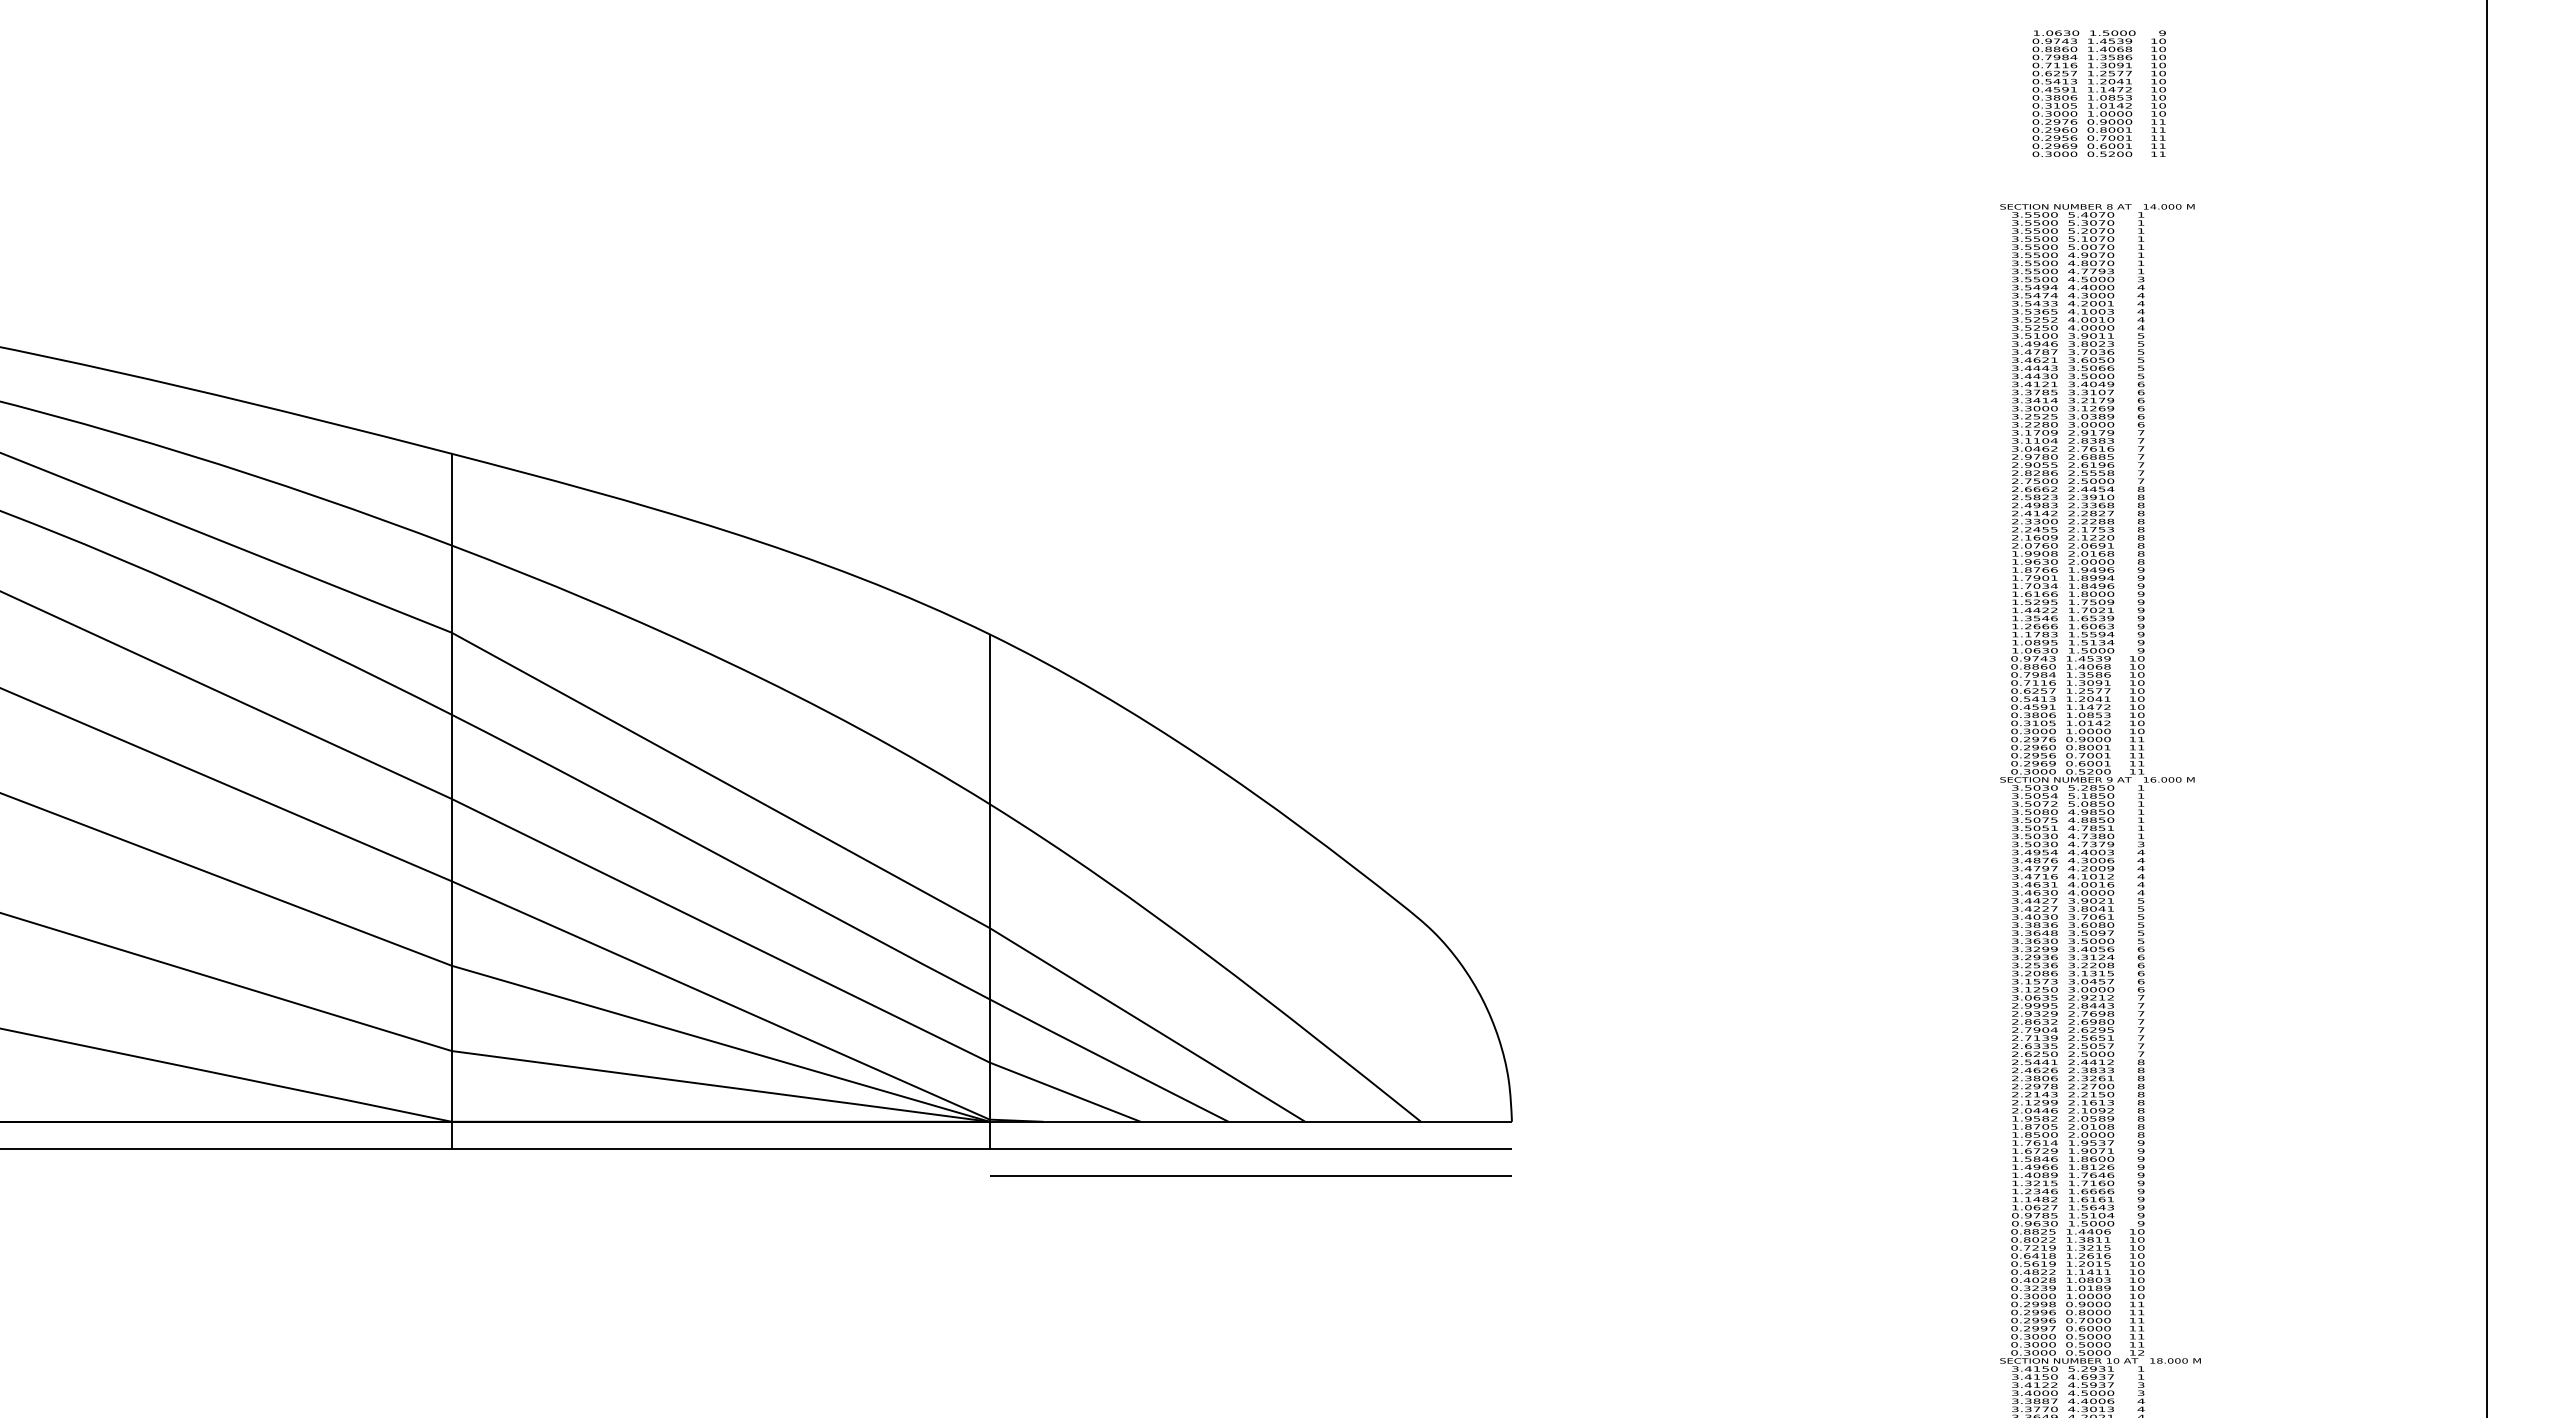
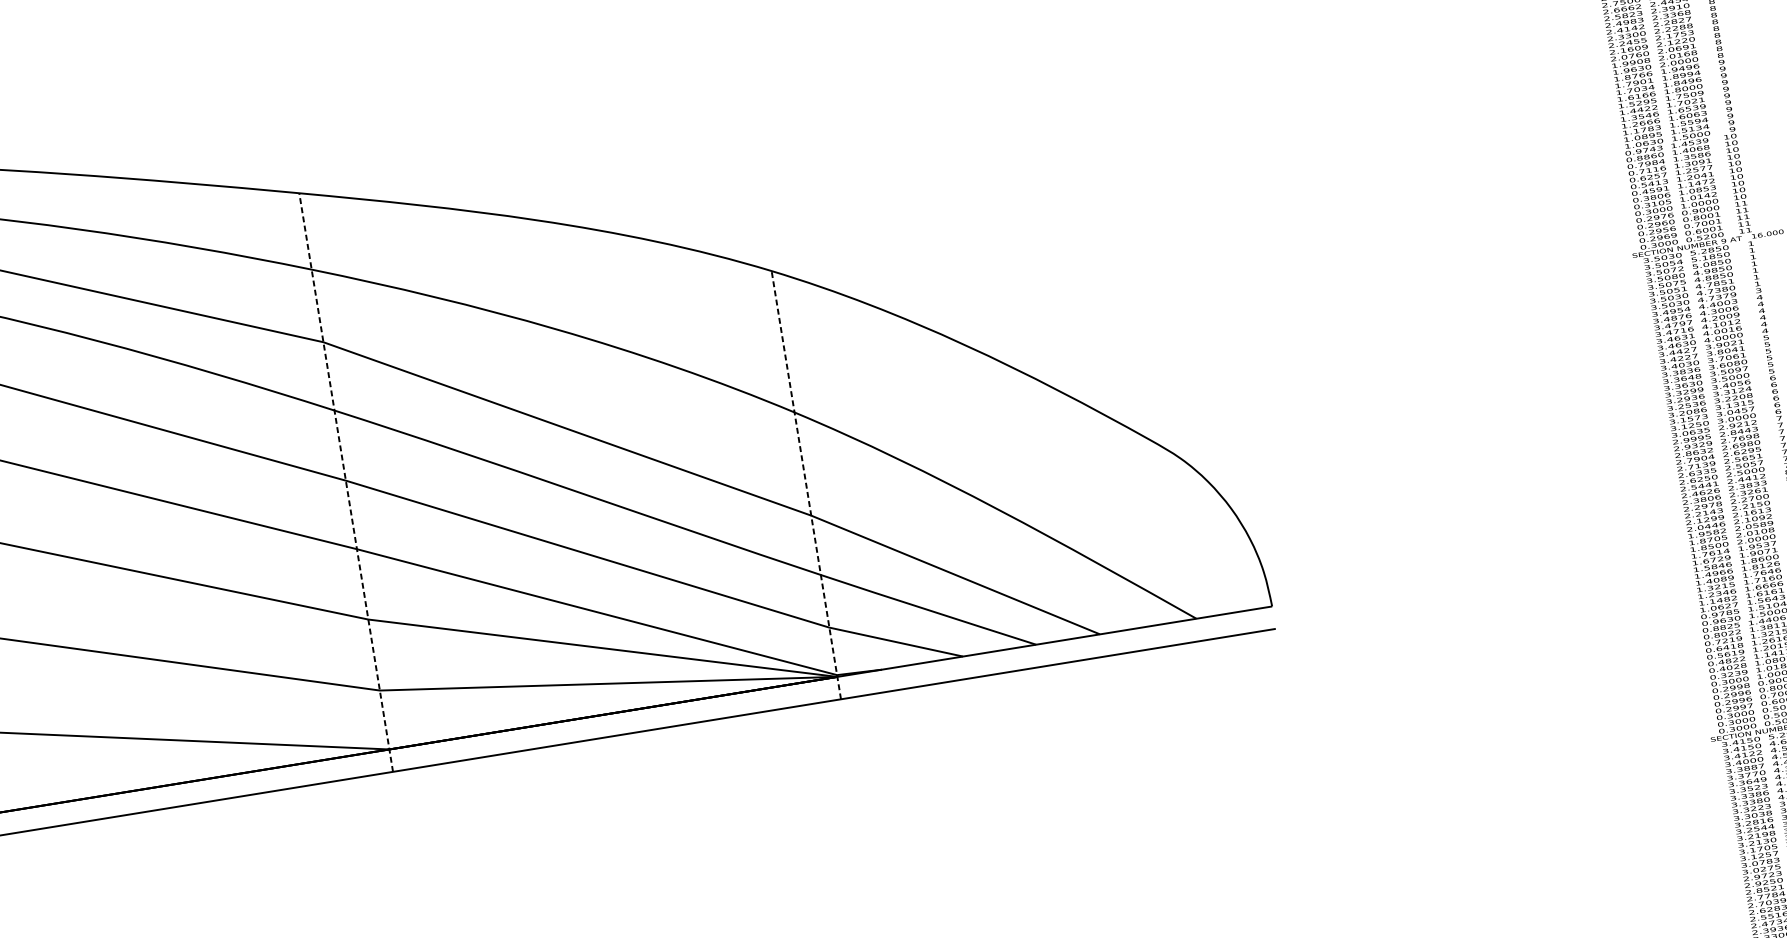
line: (451, 800) -> (345, 481), solid -> dashed
line: (989, 891) -> (806, 485), solid -> dashed
line: (1250, 1175) -> (1061, 686), removed

